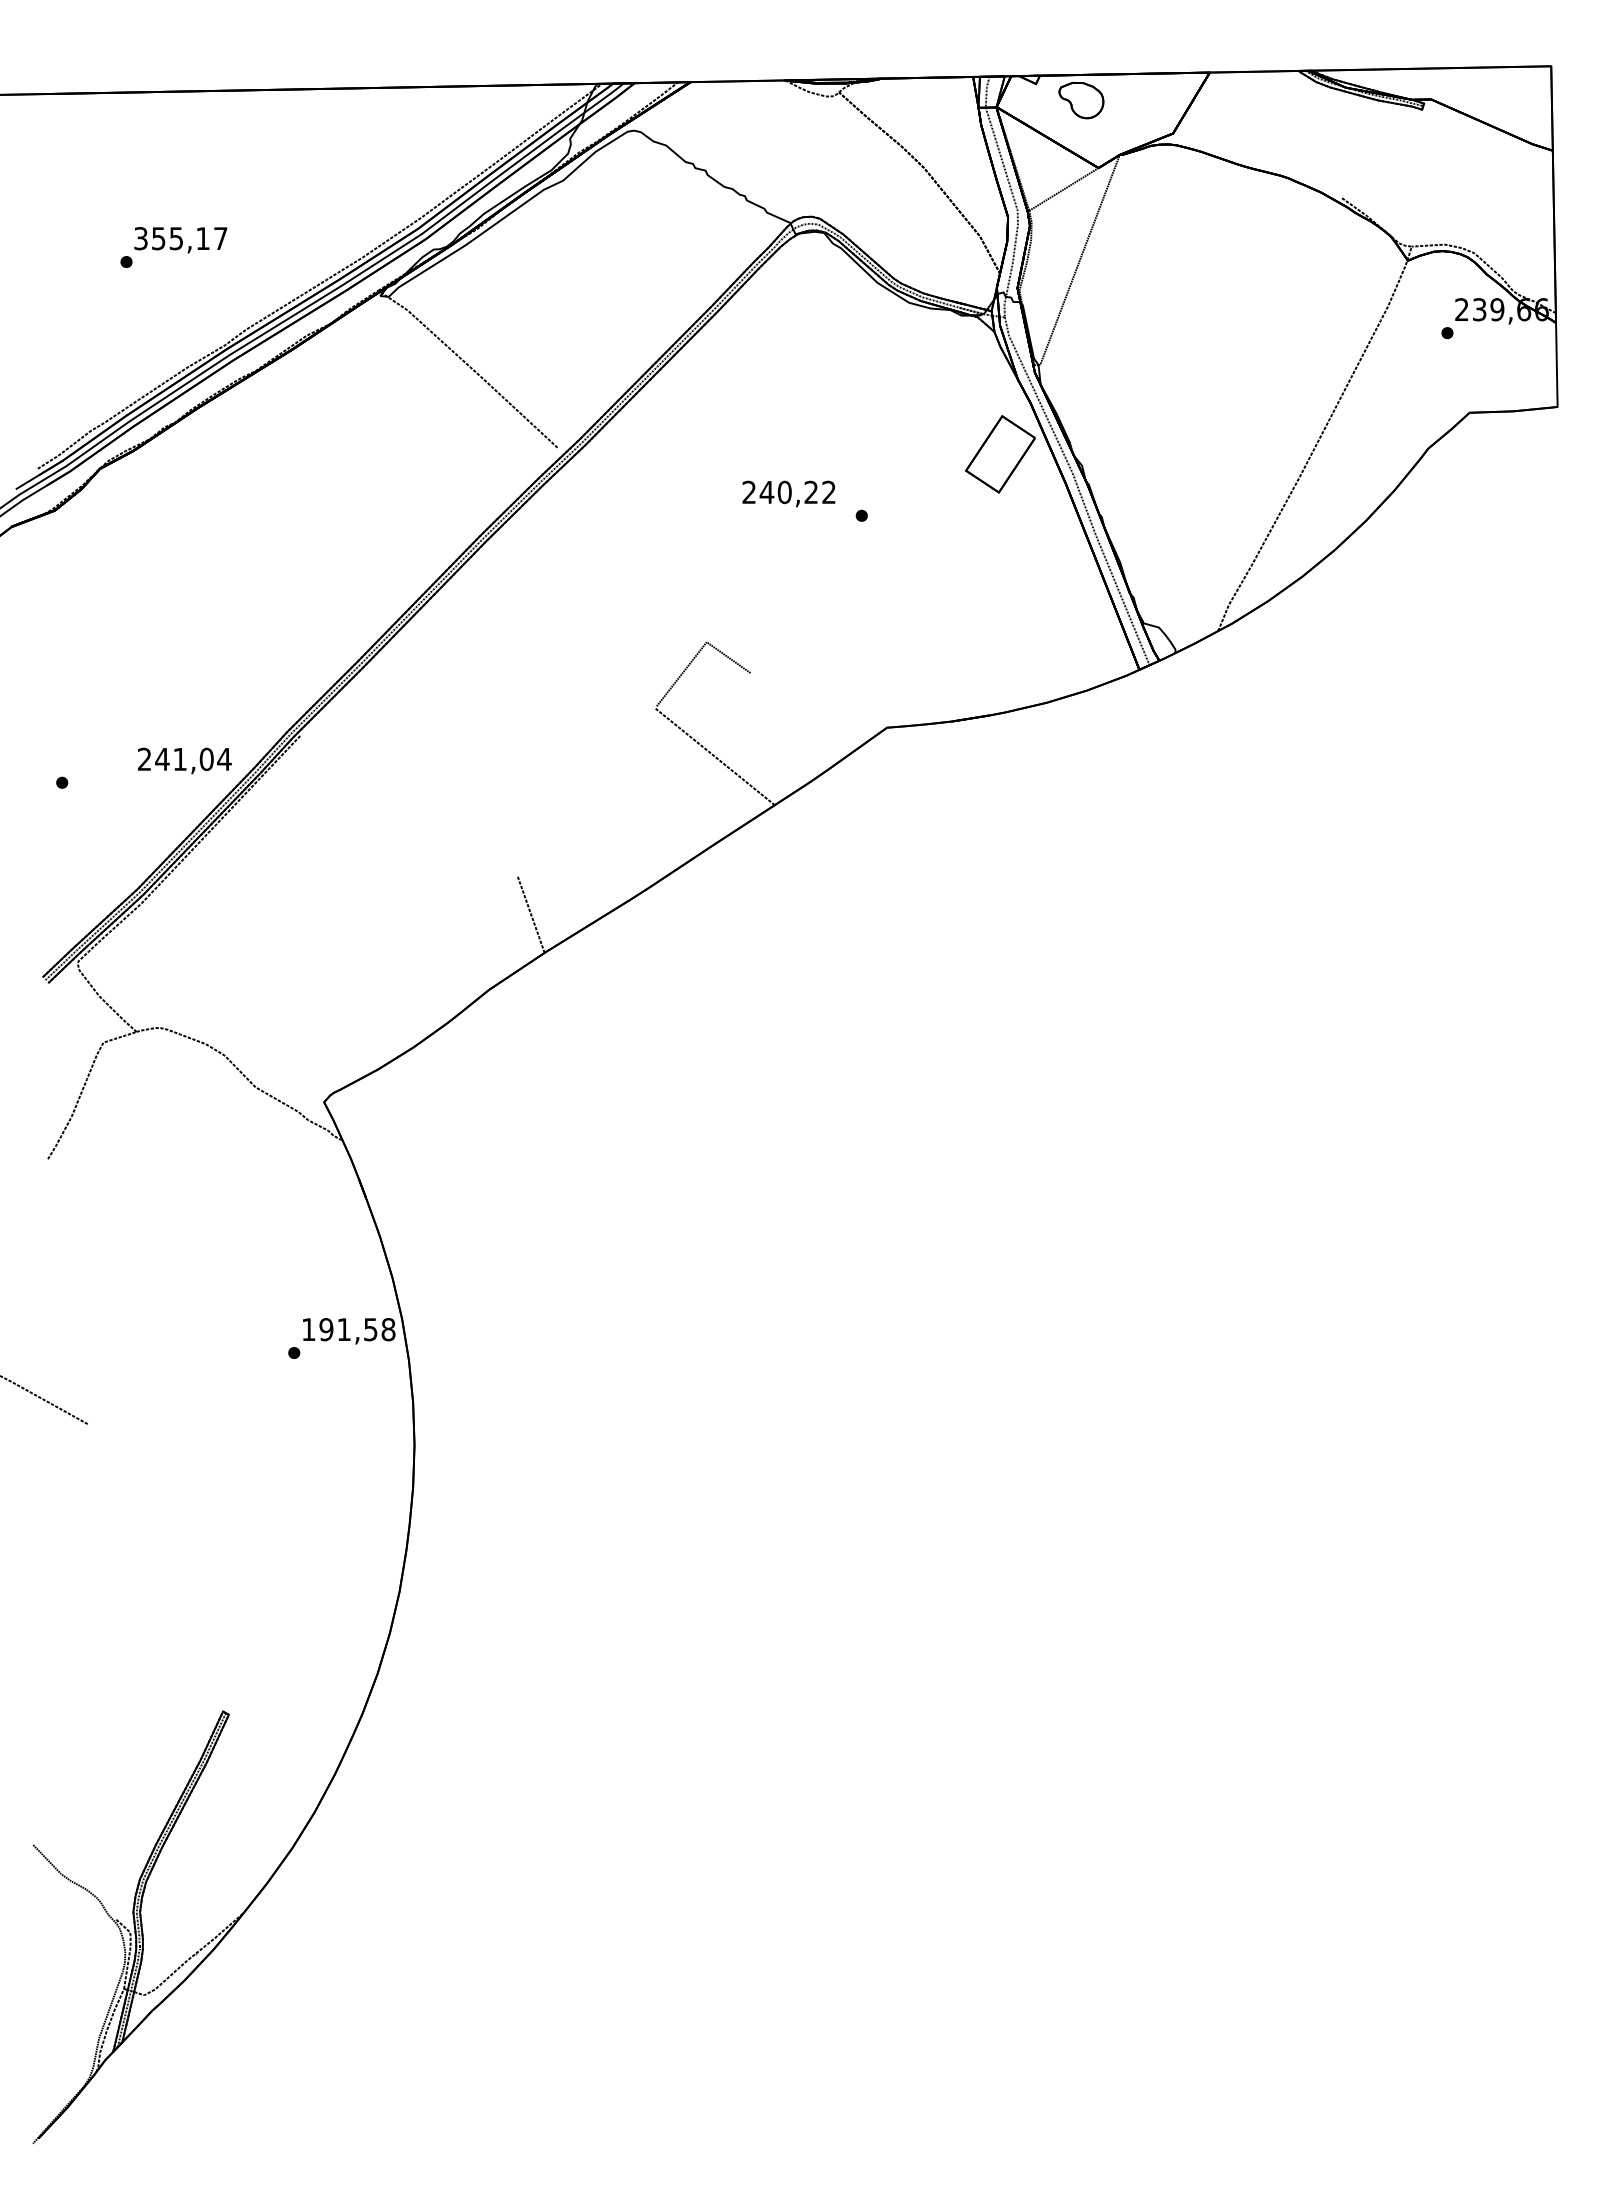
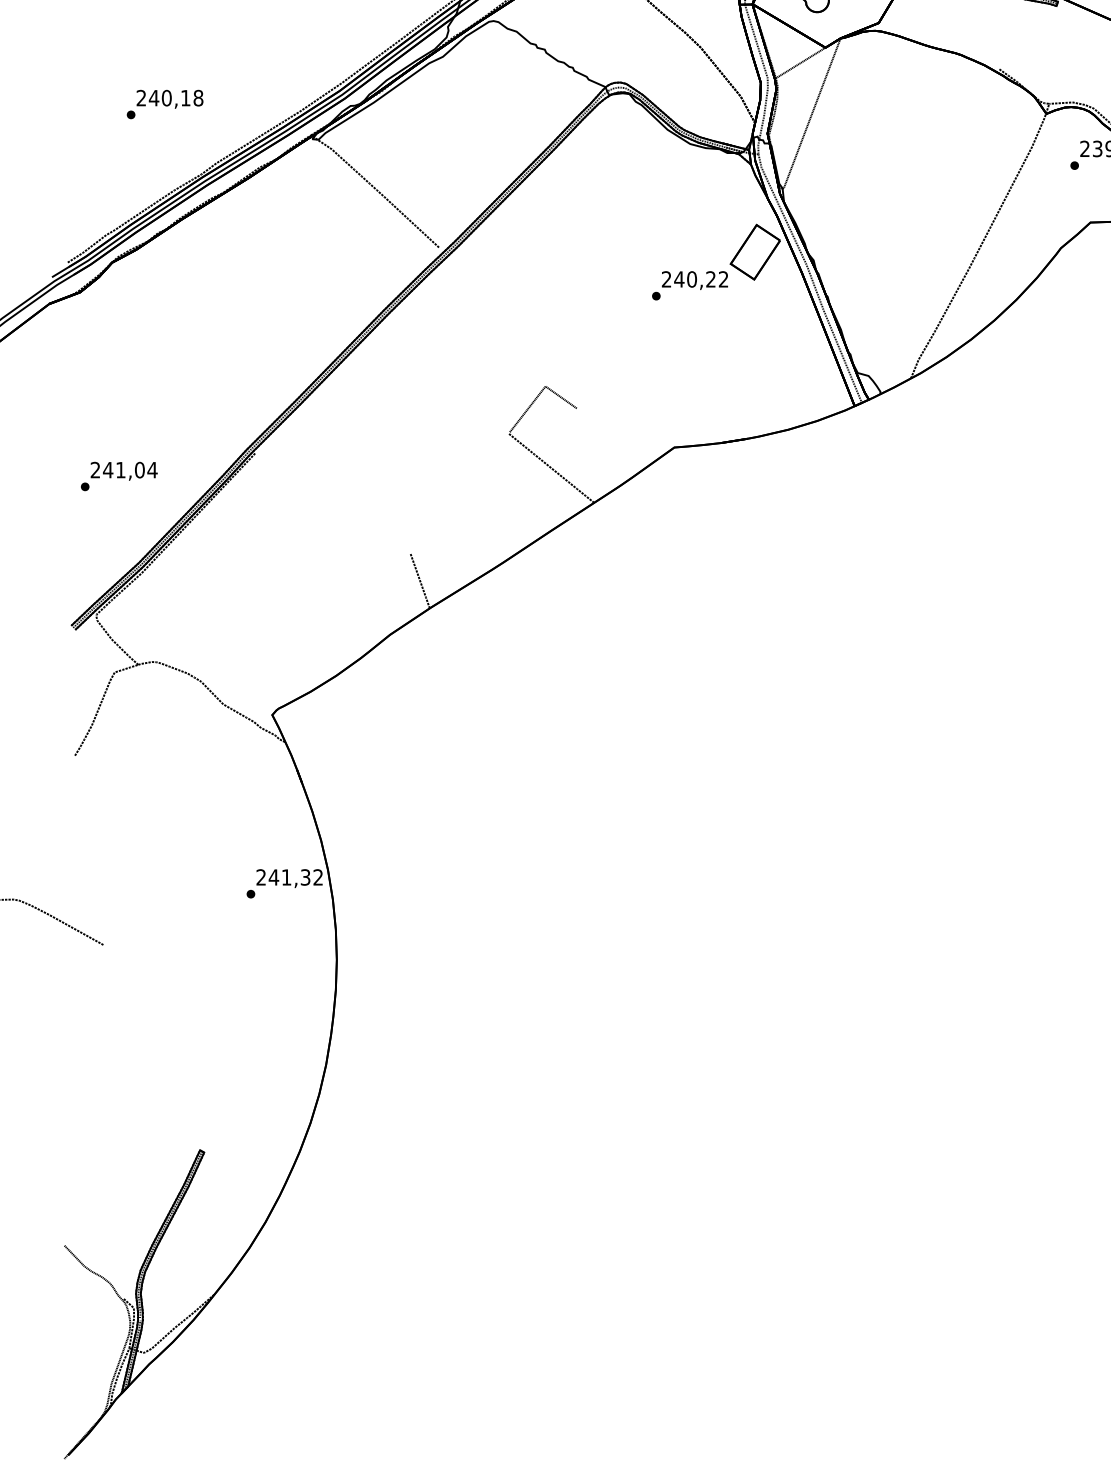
text: (180, 238) -> (169, 98), 355,17 -> 240,18
text: (788, 493) -> (694, 280), moved
text: (184, 760) -> (123, 470), moved
text: (348, 1329) -> (289, 877), 191,58 -> 241,32

